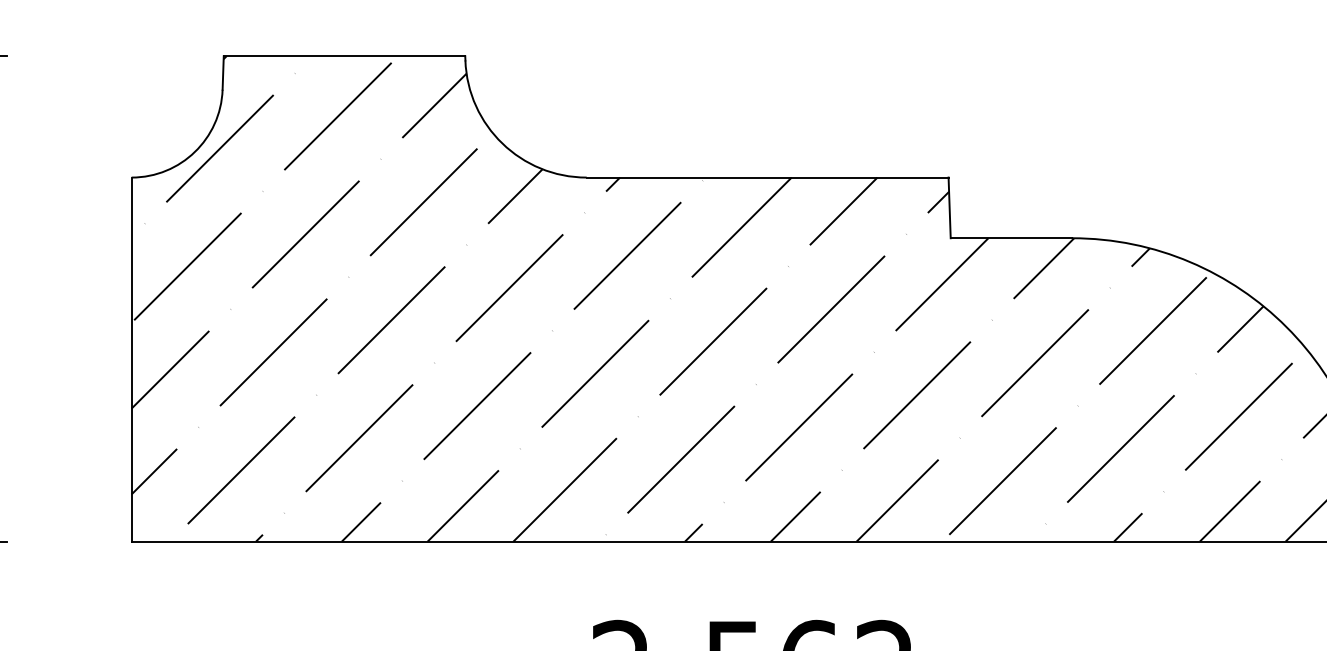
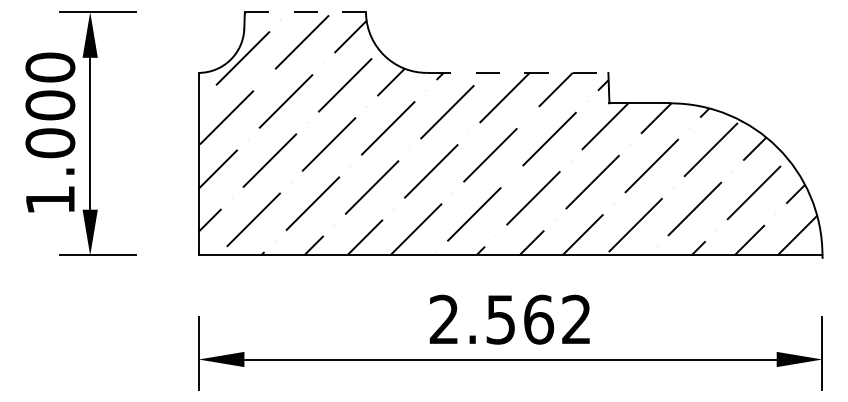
line: (344, 57) -> (305, 12), solid -> dashed
line: (767, 176) -> (517, 72), solid -> dashed

